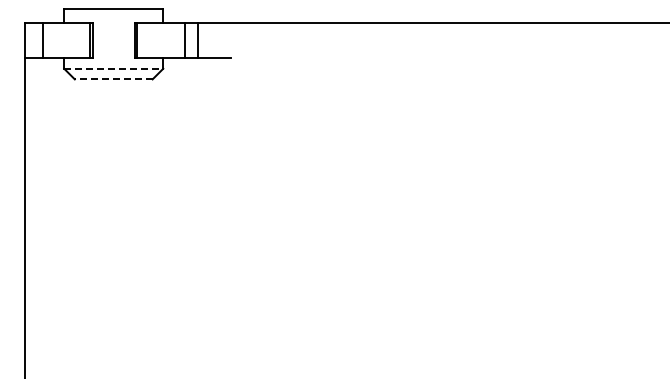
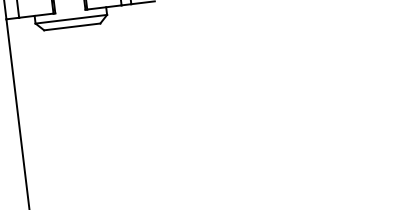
line: (114, 68) -> (71, 19), dashed -> solid
line: (113, 79) -> (72, 27), dashed -> solid

